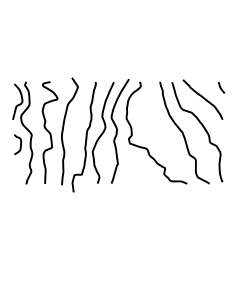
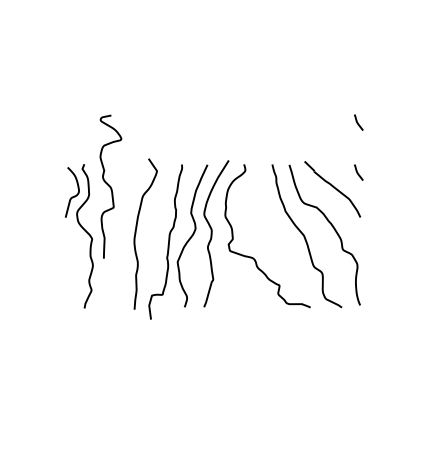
curve: (221, 52) -> (358, 122), added
curve: (49, 132) -> (110, 186), moved
curve: (19, 146) -> (75, 254), removed

